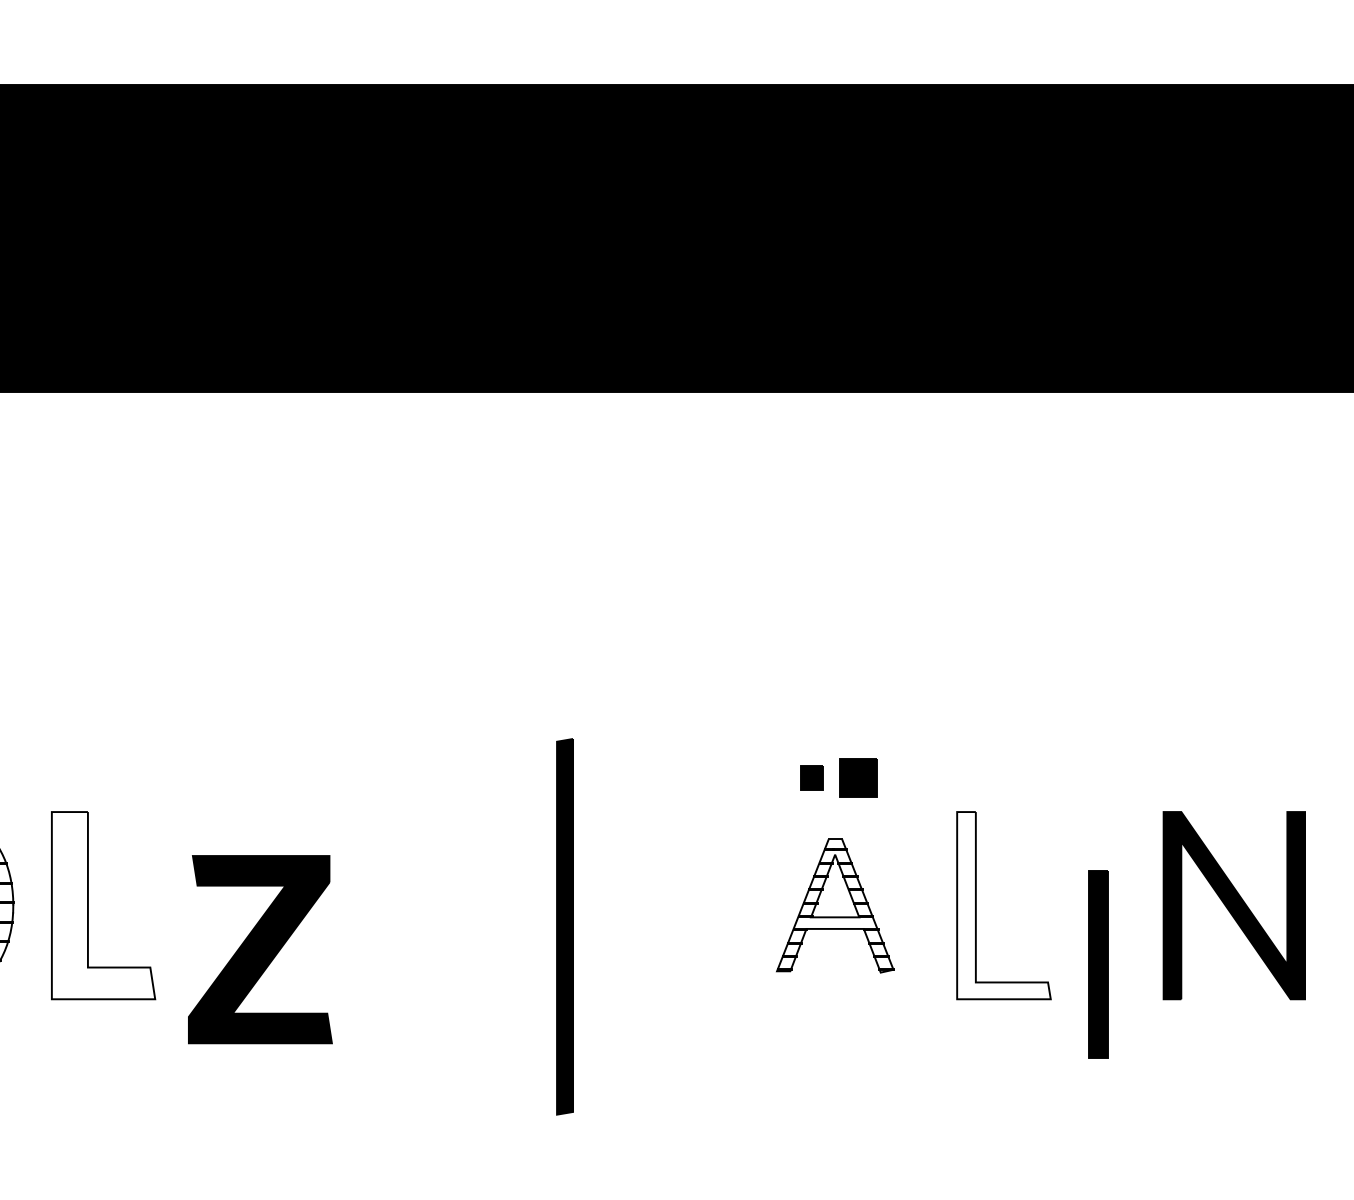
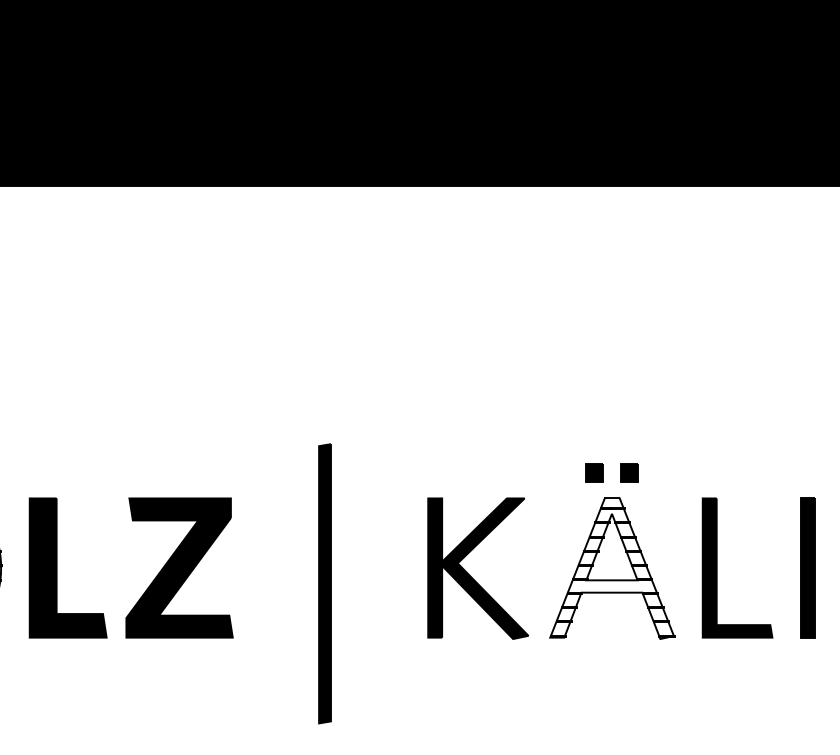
part: (858, 777) -> (629, 472), size x0.62
fill: (103, 905) -> (68, 567), added
part: (835, 905) -> (612, 567), size x1.43
fill: (1003, 905) -> (737, 567), added
part: (645, 916) -> (471, 576), added
part: (564, 926) -> (324, 583), moved
part: (260, 949) -> (179, 567), moved
part: (1098, 964) -> (807, 567), moved

